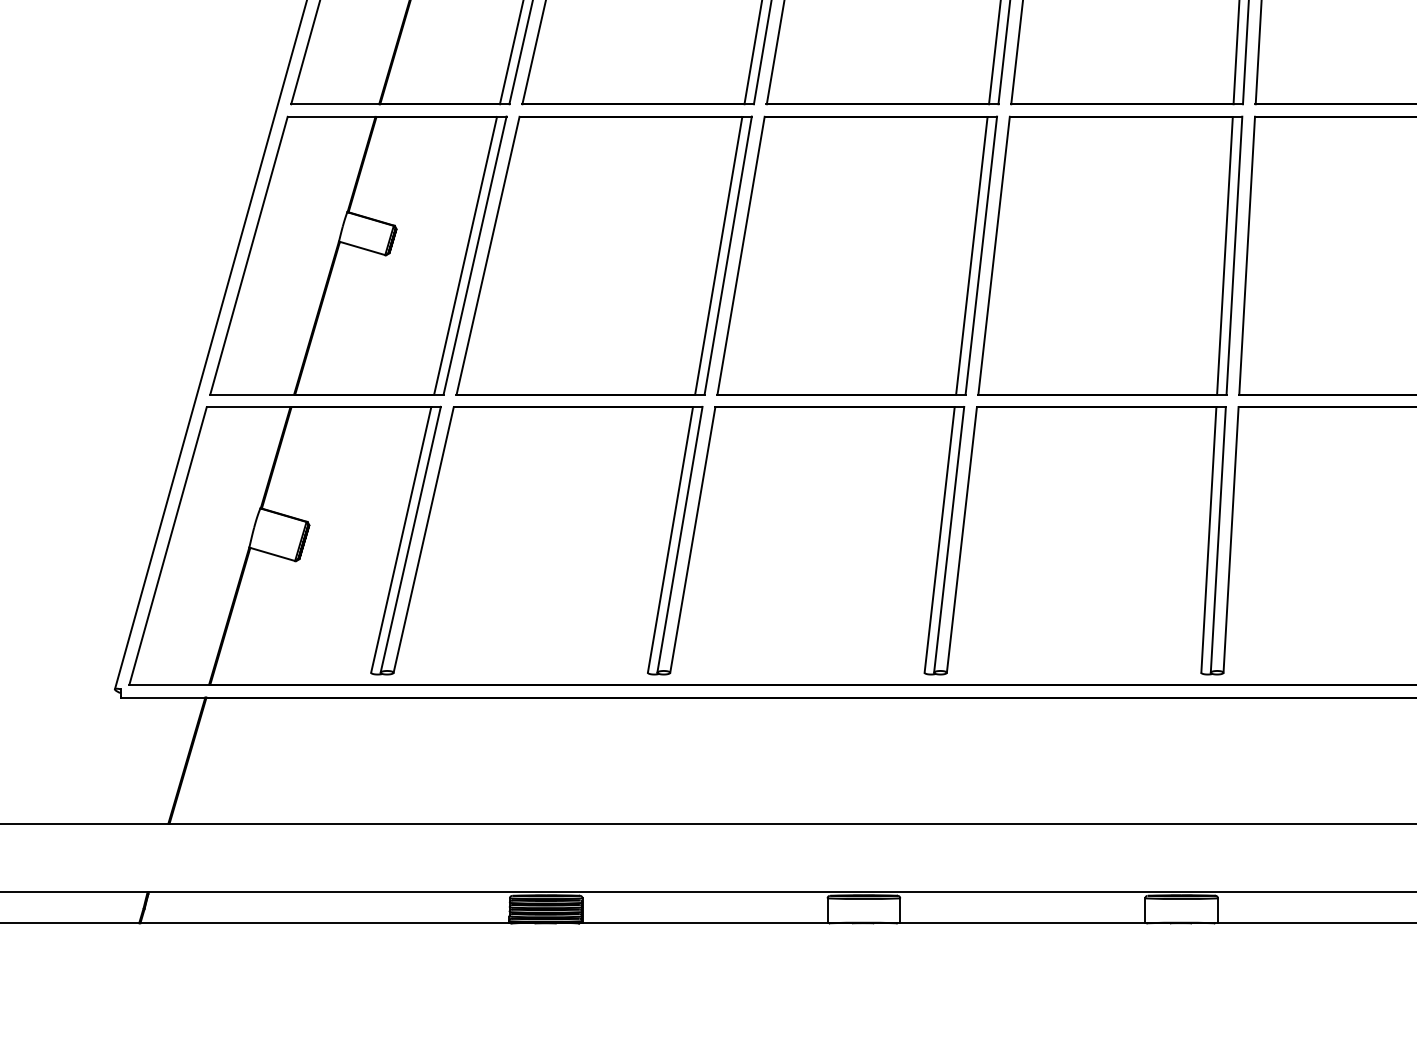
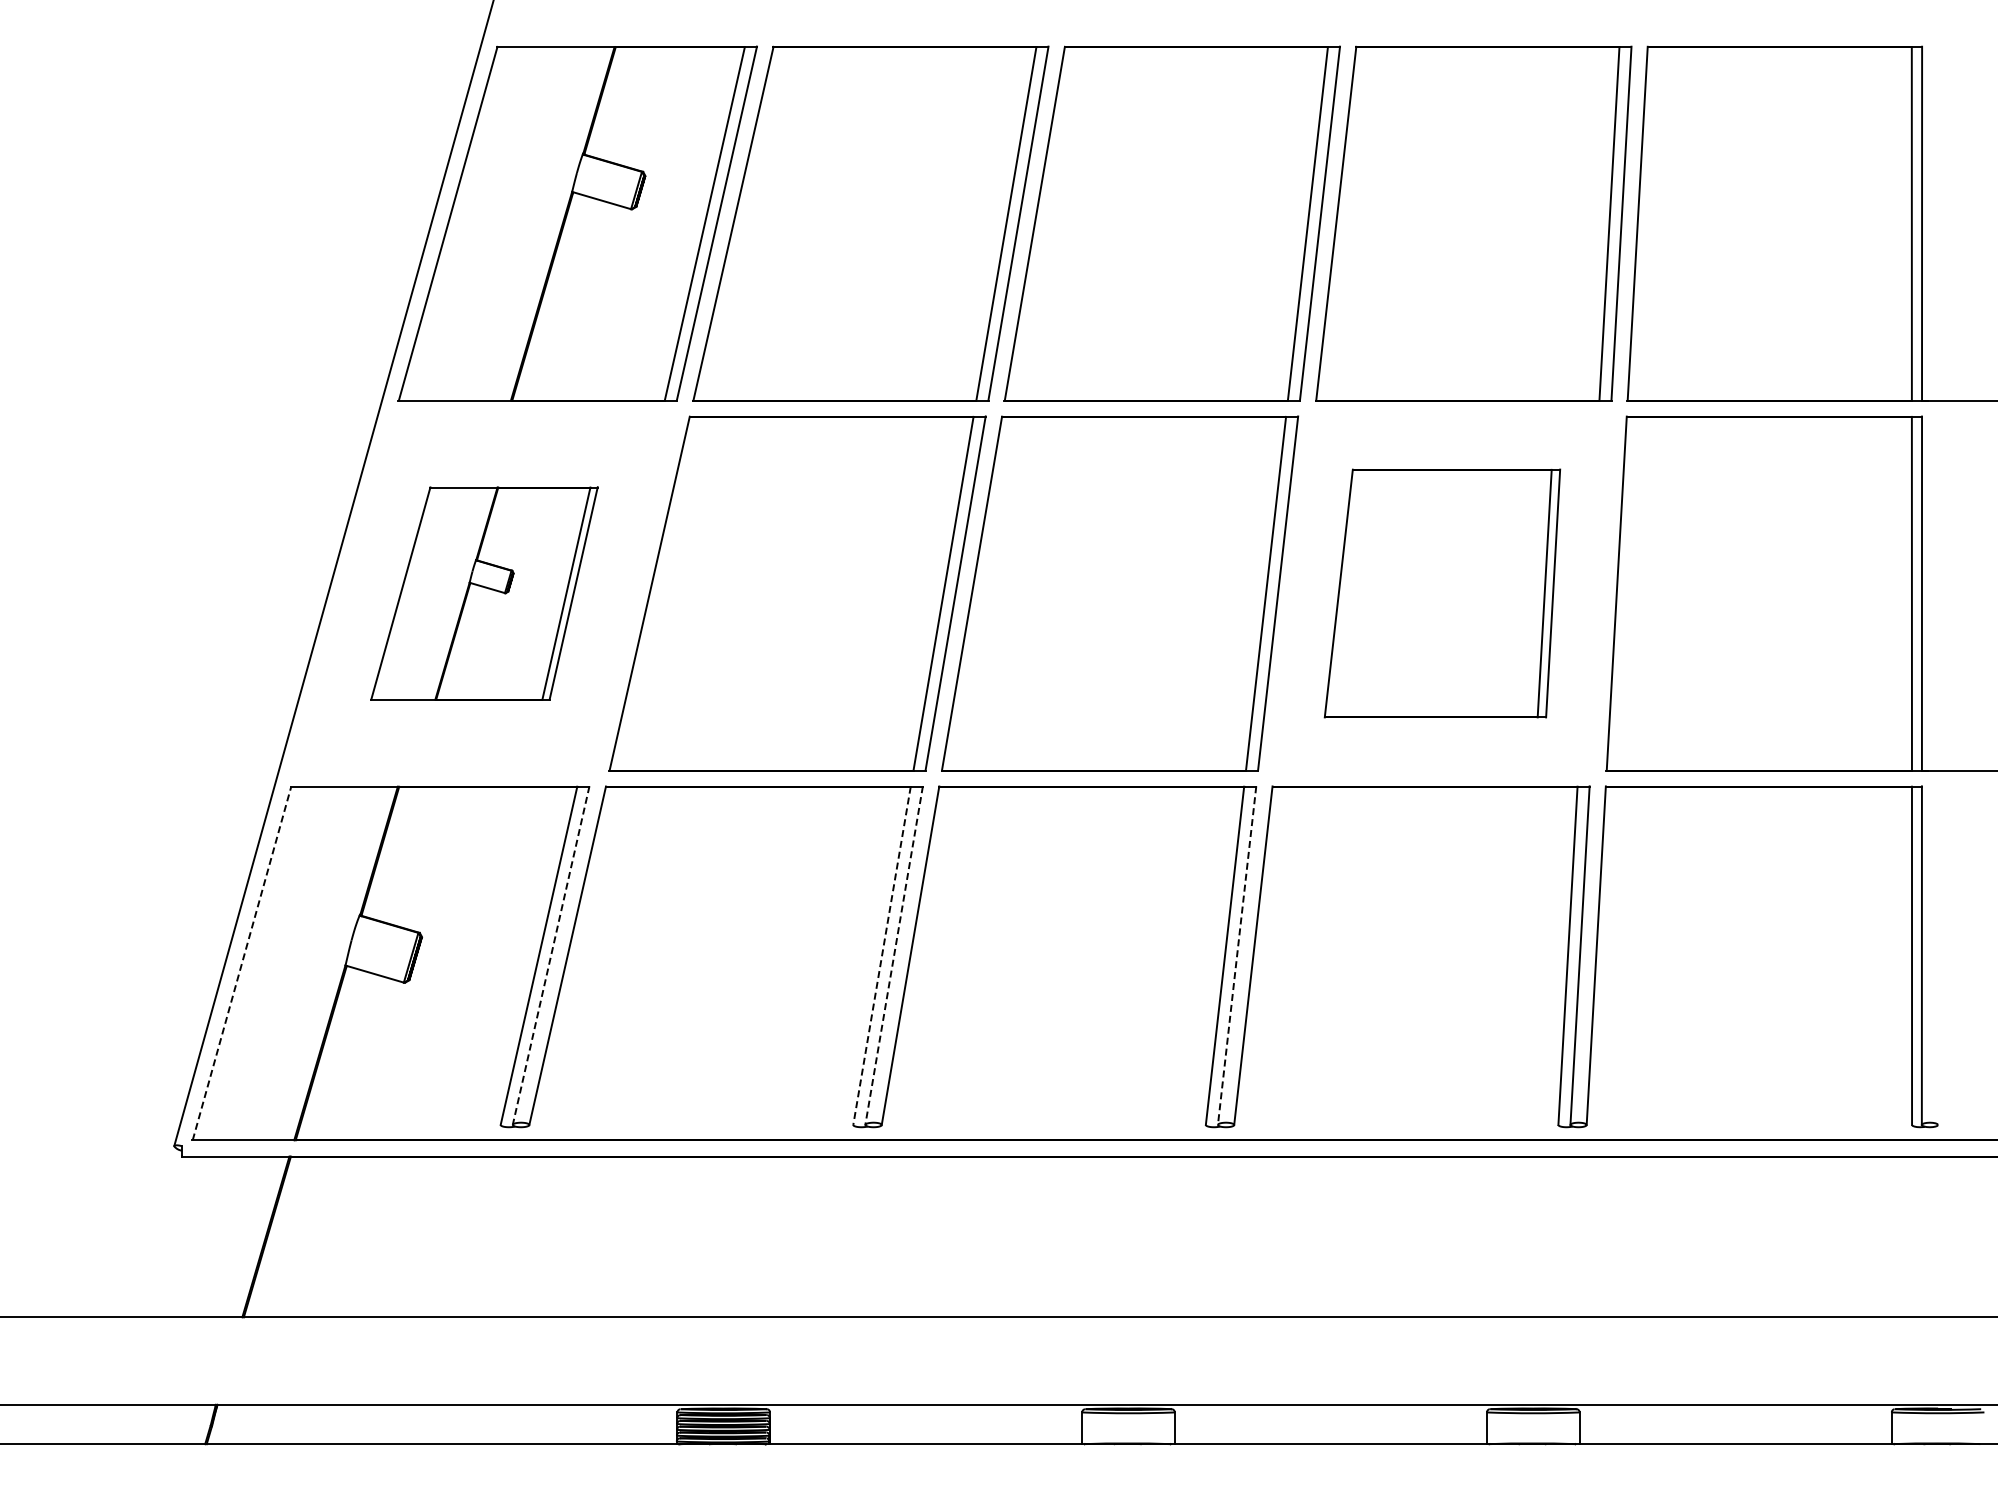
part: (358, 255) -> (484, 593), size x0.6
part: (1110, 255) -> (1442, 593), size x0.7
line: (411, 539) -> (551, 955), solid -> dashed
line: (670, 539) -> (882, 955), solid -> dashed
line: (680, 539) -> (894, 955), solid -> dashed
line: (949, 540) -> (1237, 956), solid -> dashed
line: (168, 546) -> (242, 963), solid -> dashed

